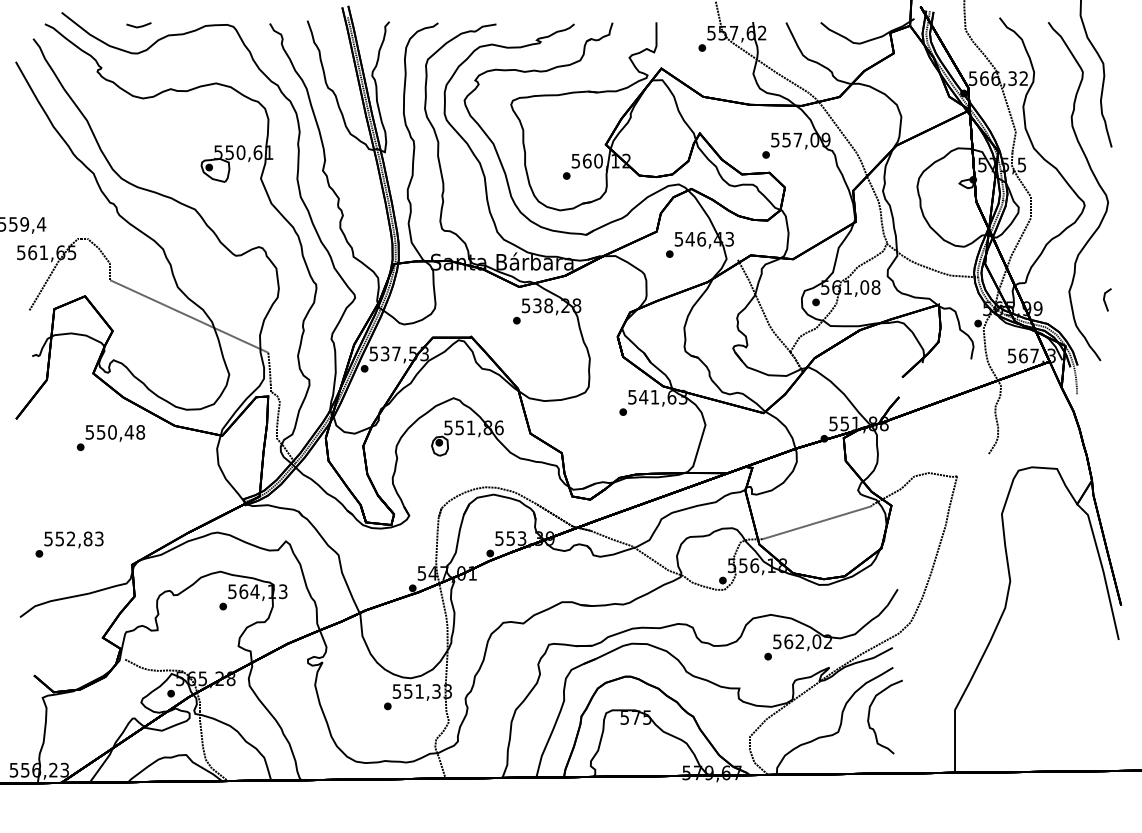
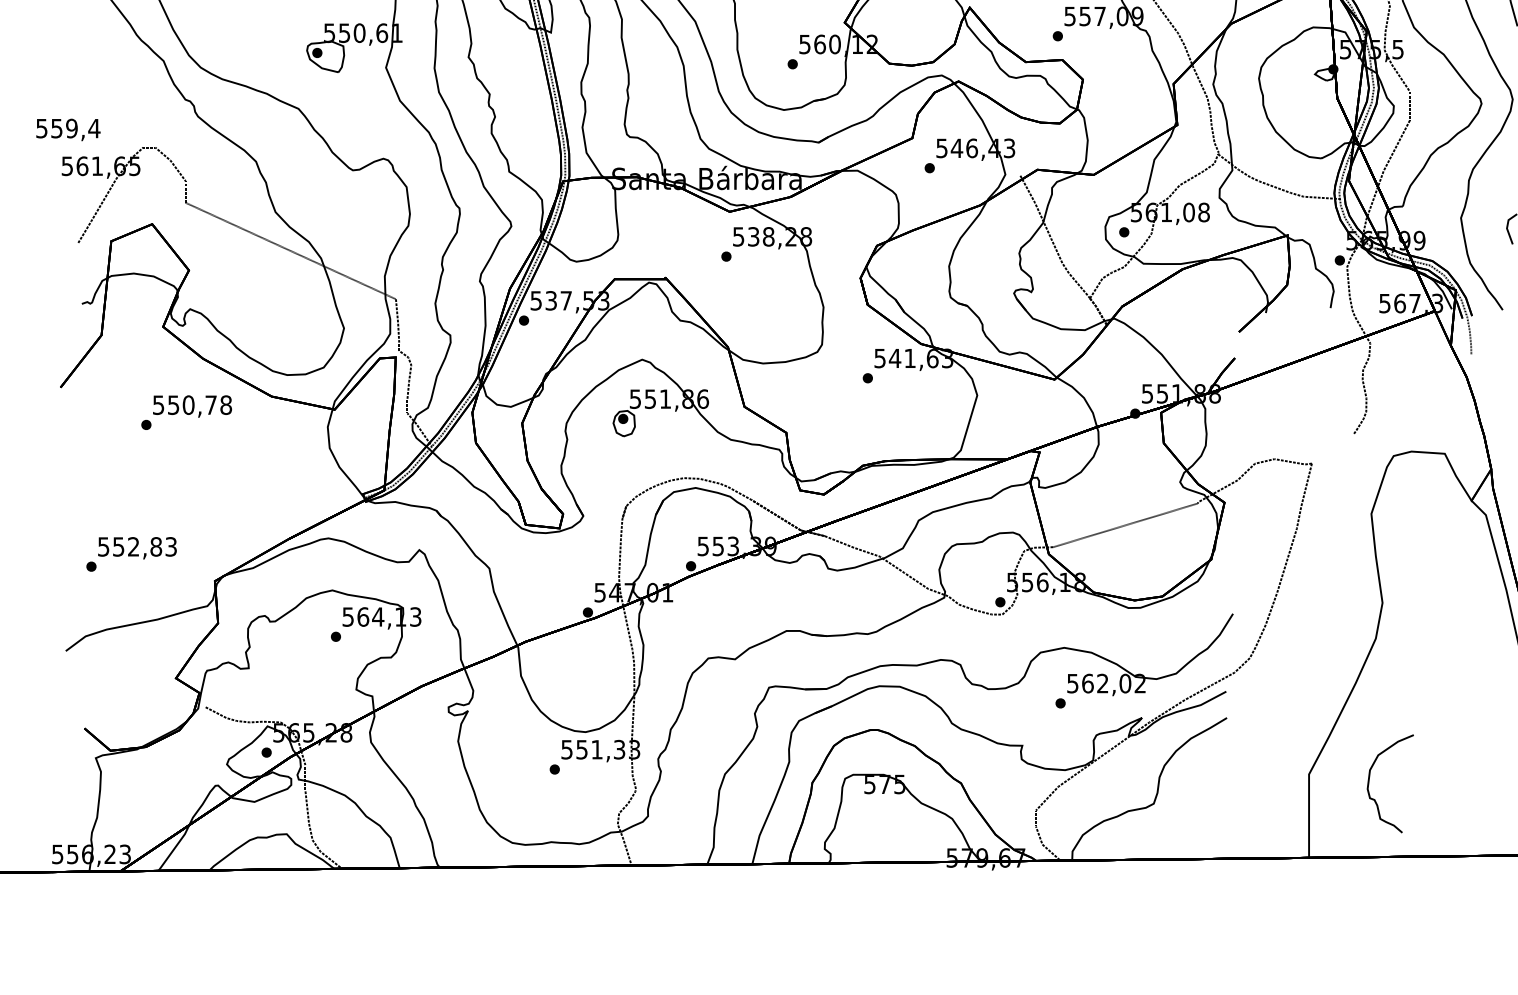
text: (129, 432) -> (211, 405), 550,48 -> 550,78
curve: (870, 712) -> (1370, 777), moved

